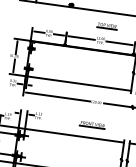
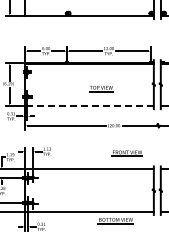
part: (107, 26) -> (101, 88), moved
line: (78, 83) -> (89, 106), solid -> dashed
part: (91, 124) -> (126, 153), moved

